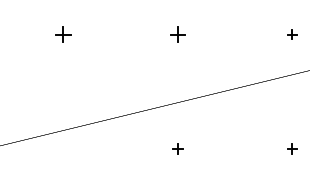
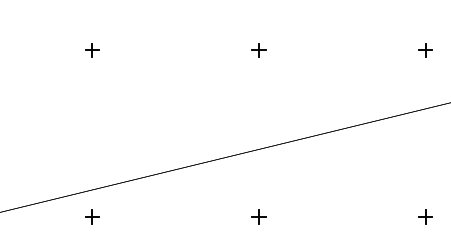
part: (63, 34) -> (92, 50), size x0.62
part: (177, 34) -> (258, 50), size x0.62
part: (63, 148) -> (92, 216), added

